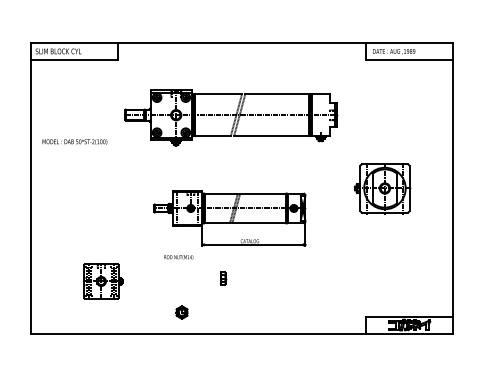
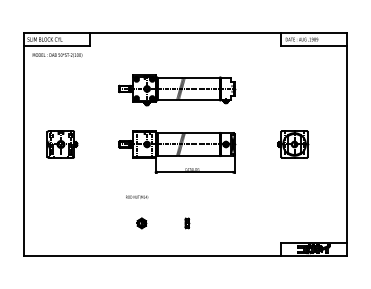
part: (230, 117) -> (176, 90), size x0.71
text: (74, 141) -> (57, 54), moved
part: (382, 188) -> (293, 144), size x0.71
part: (229, 218) -> (176, 152), moved
part: (223, 278) -> (187, 223), moved
part: (103, 281) -> (62, 144), moved
part: (181, 312) -> (141, 223), moved

